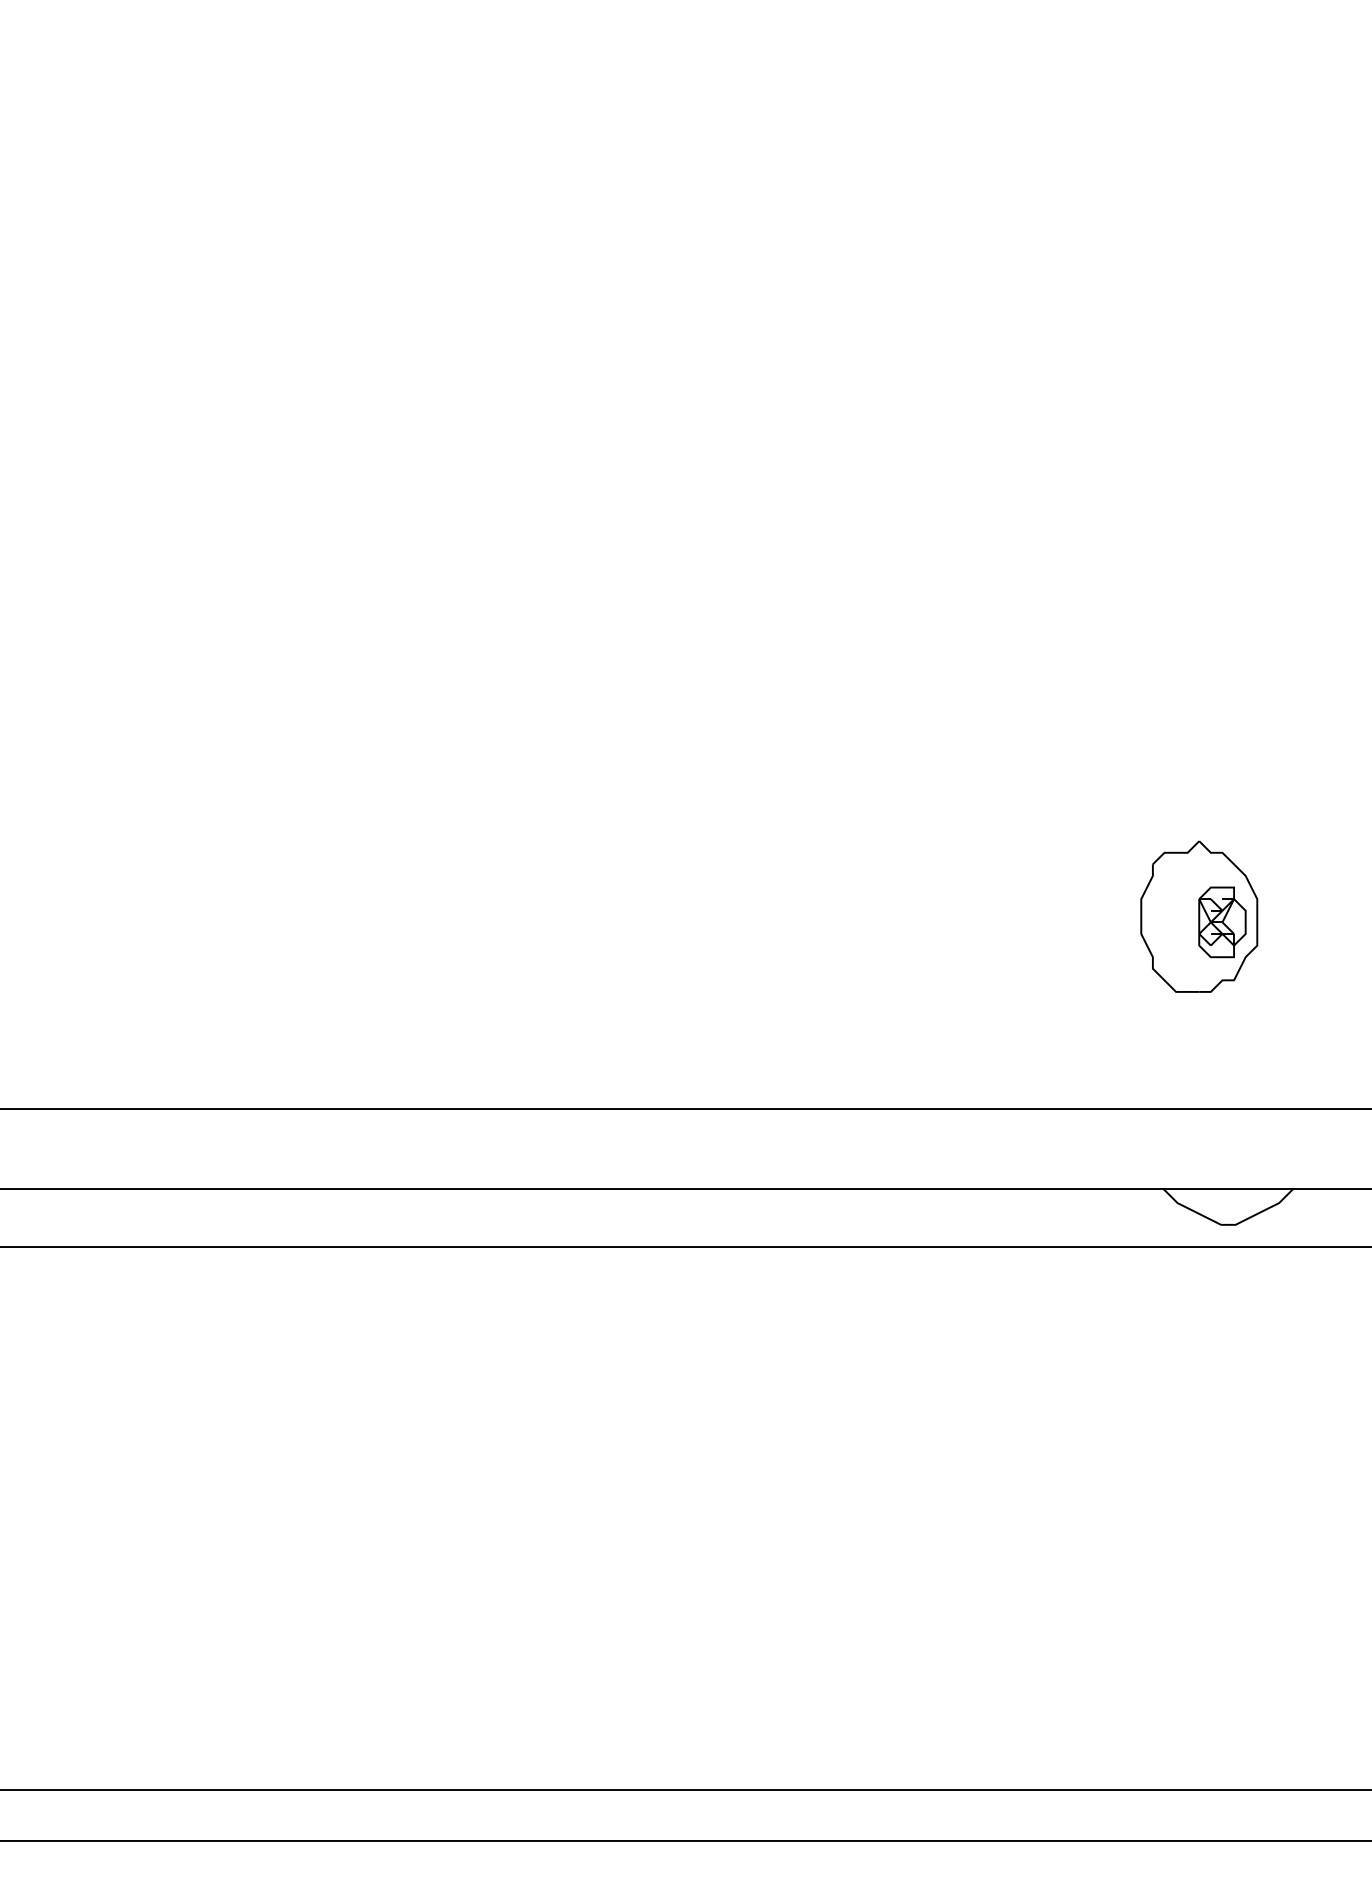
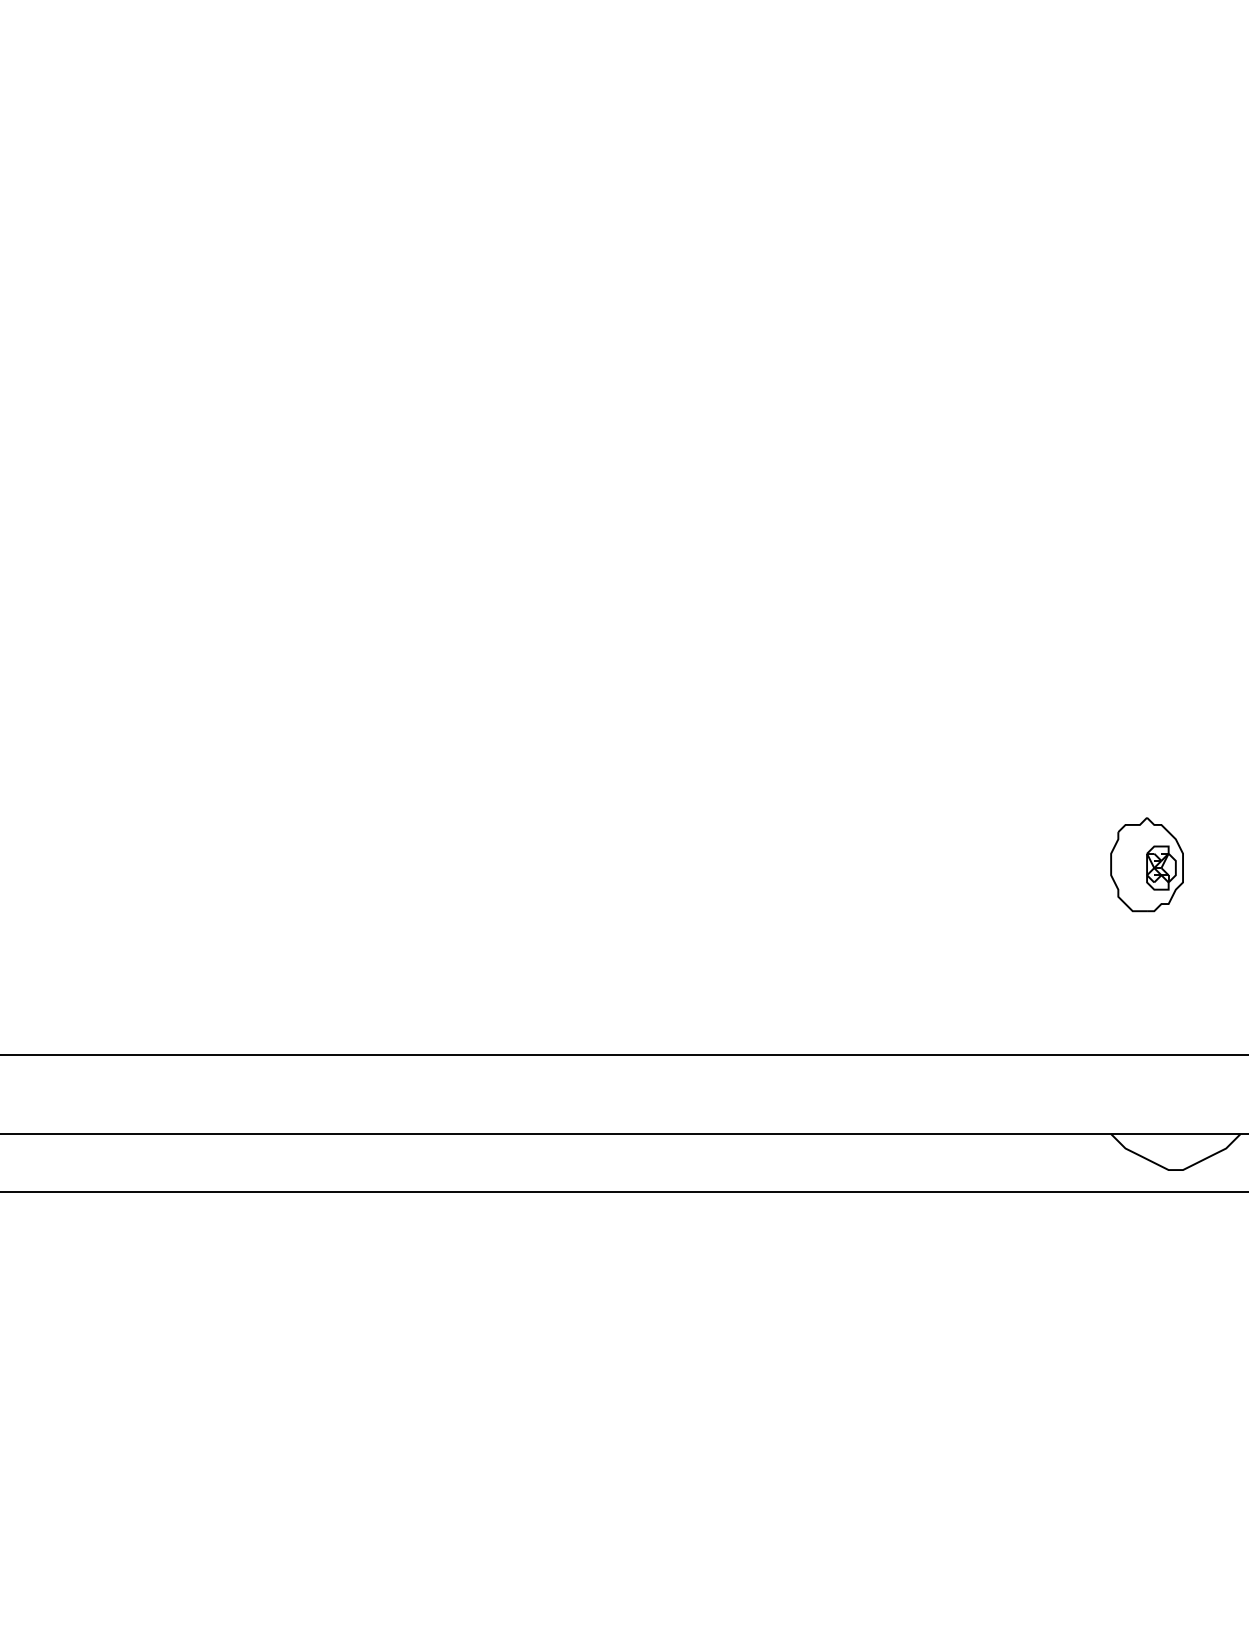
part: (1199, 916) -> (1147, 864), size x0.62

